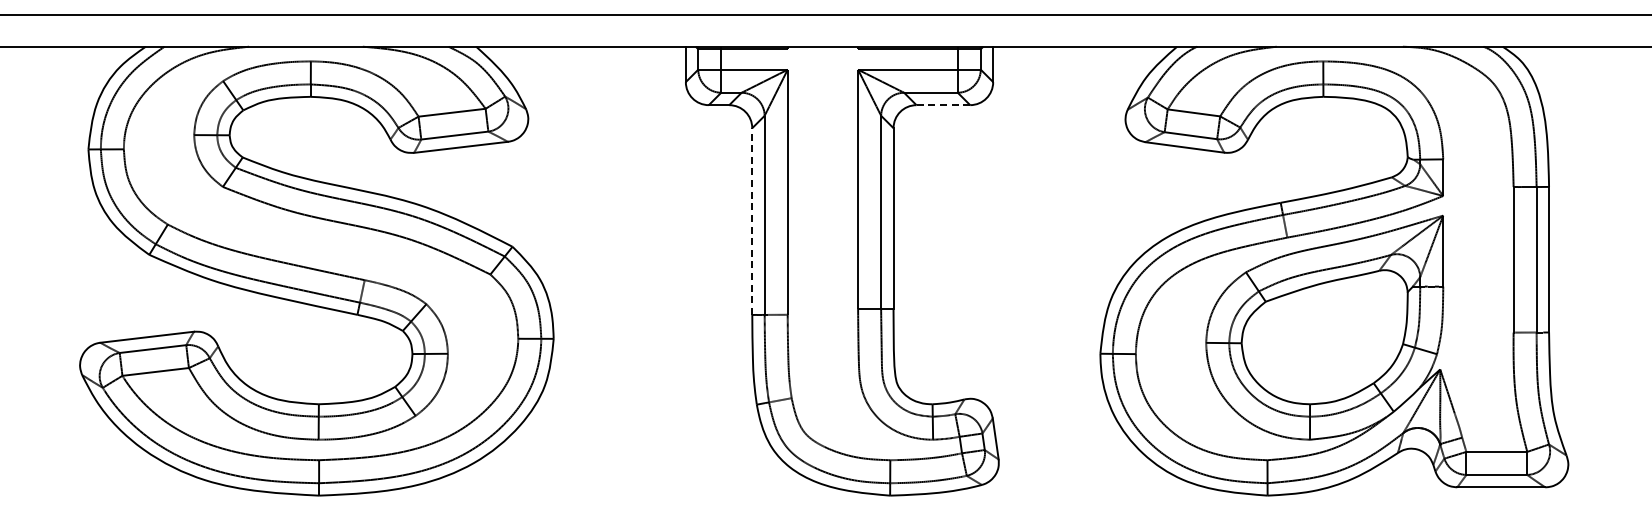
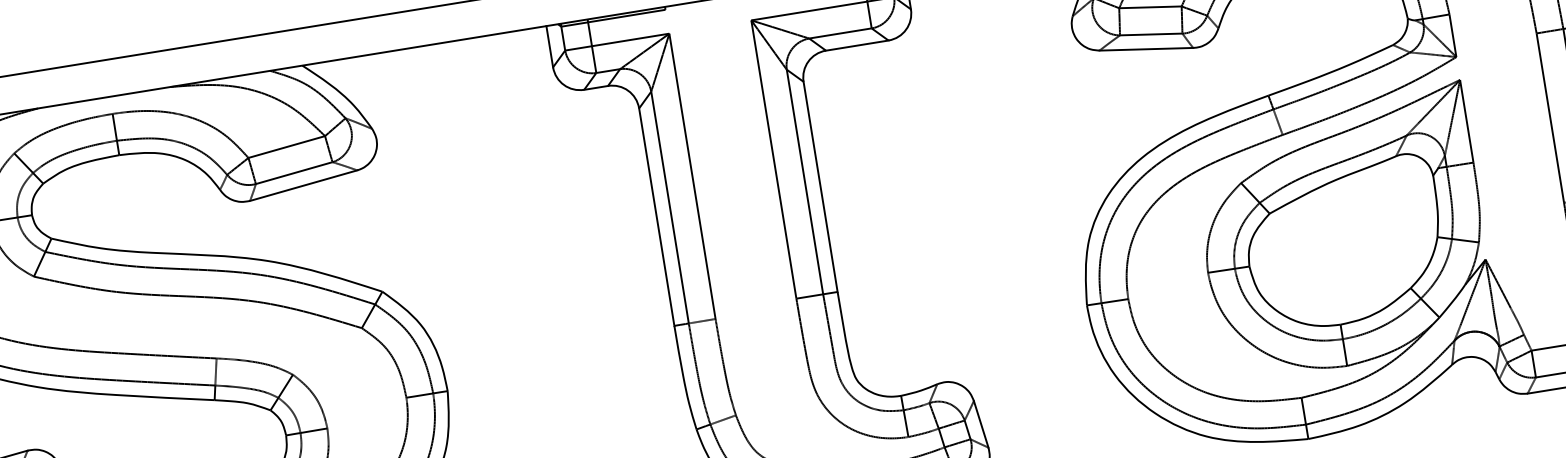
line: (943, 105) -> (857, 45), dashed -> solid
line: (752, 221) -> (656, 217), dashed -> solid

